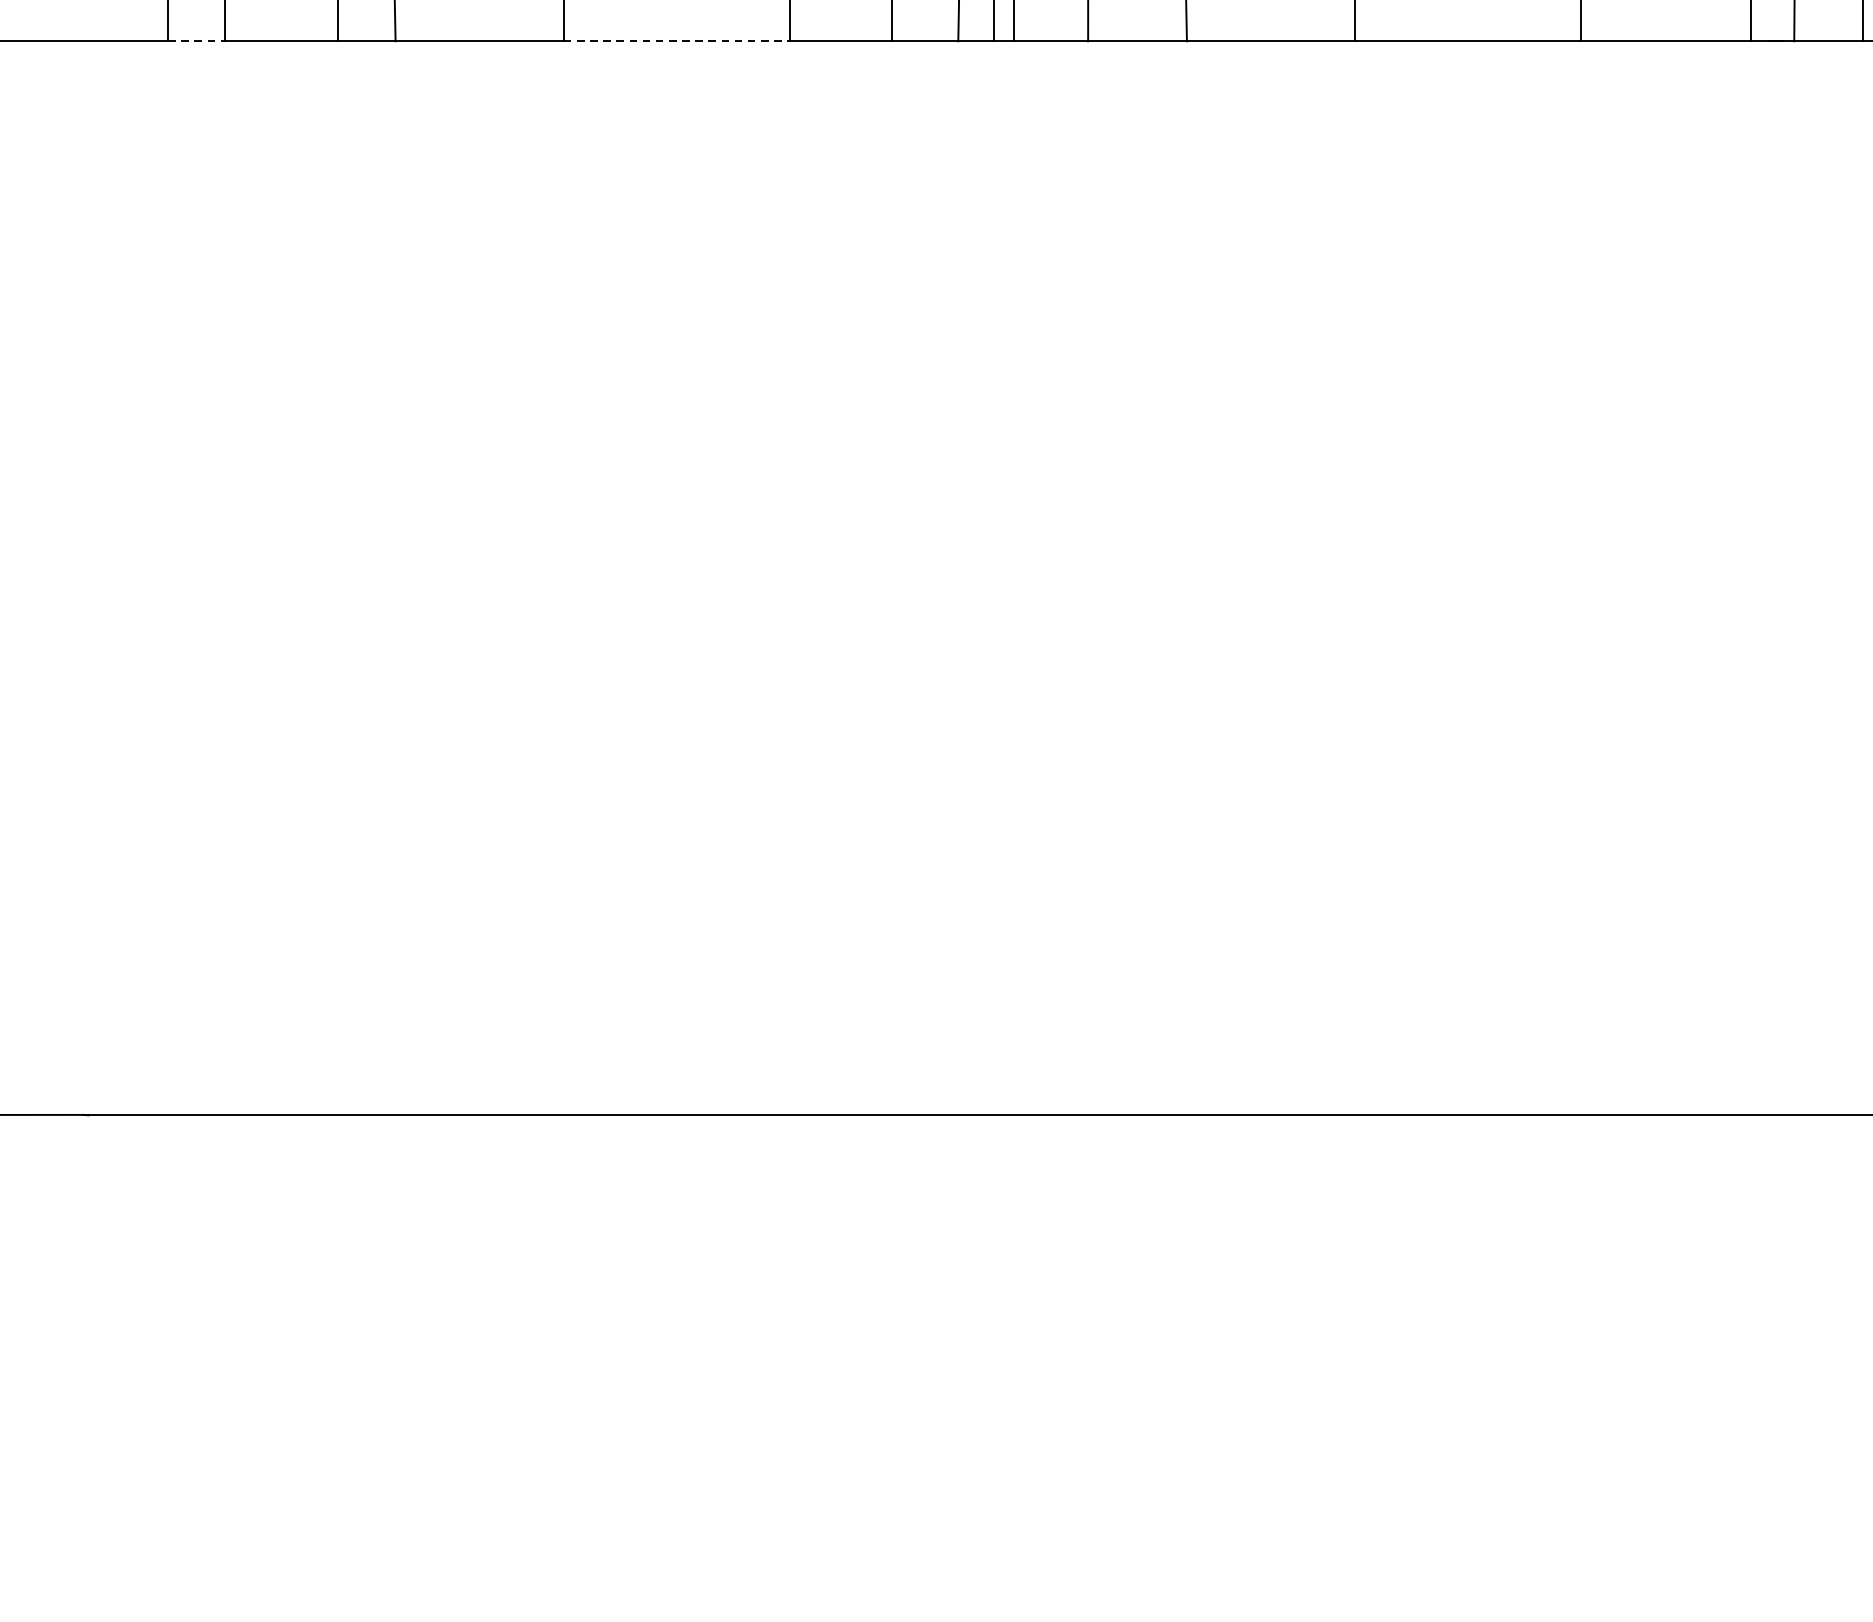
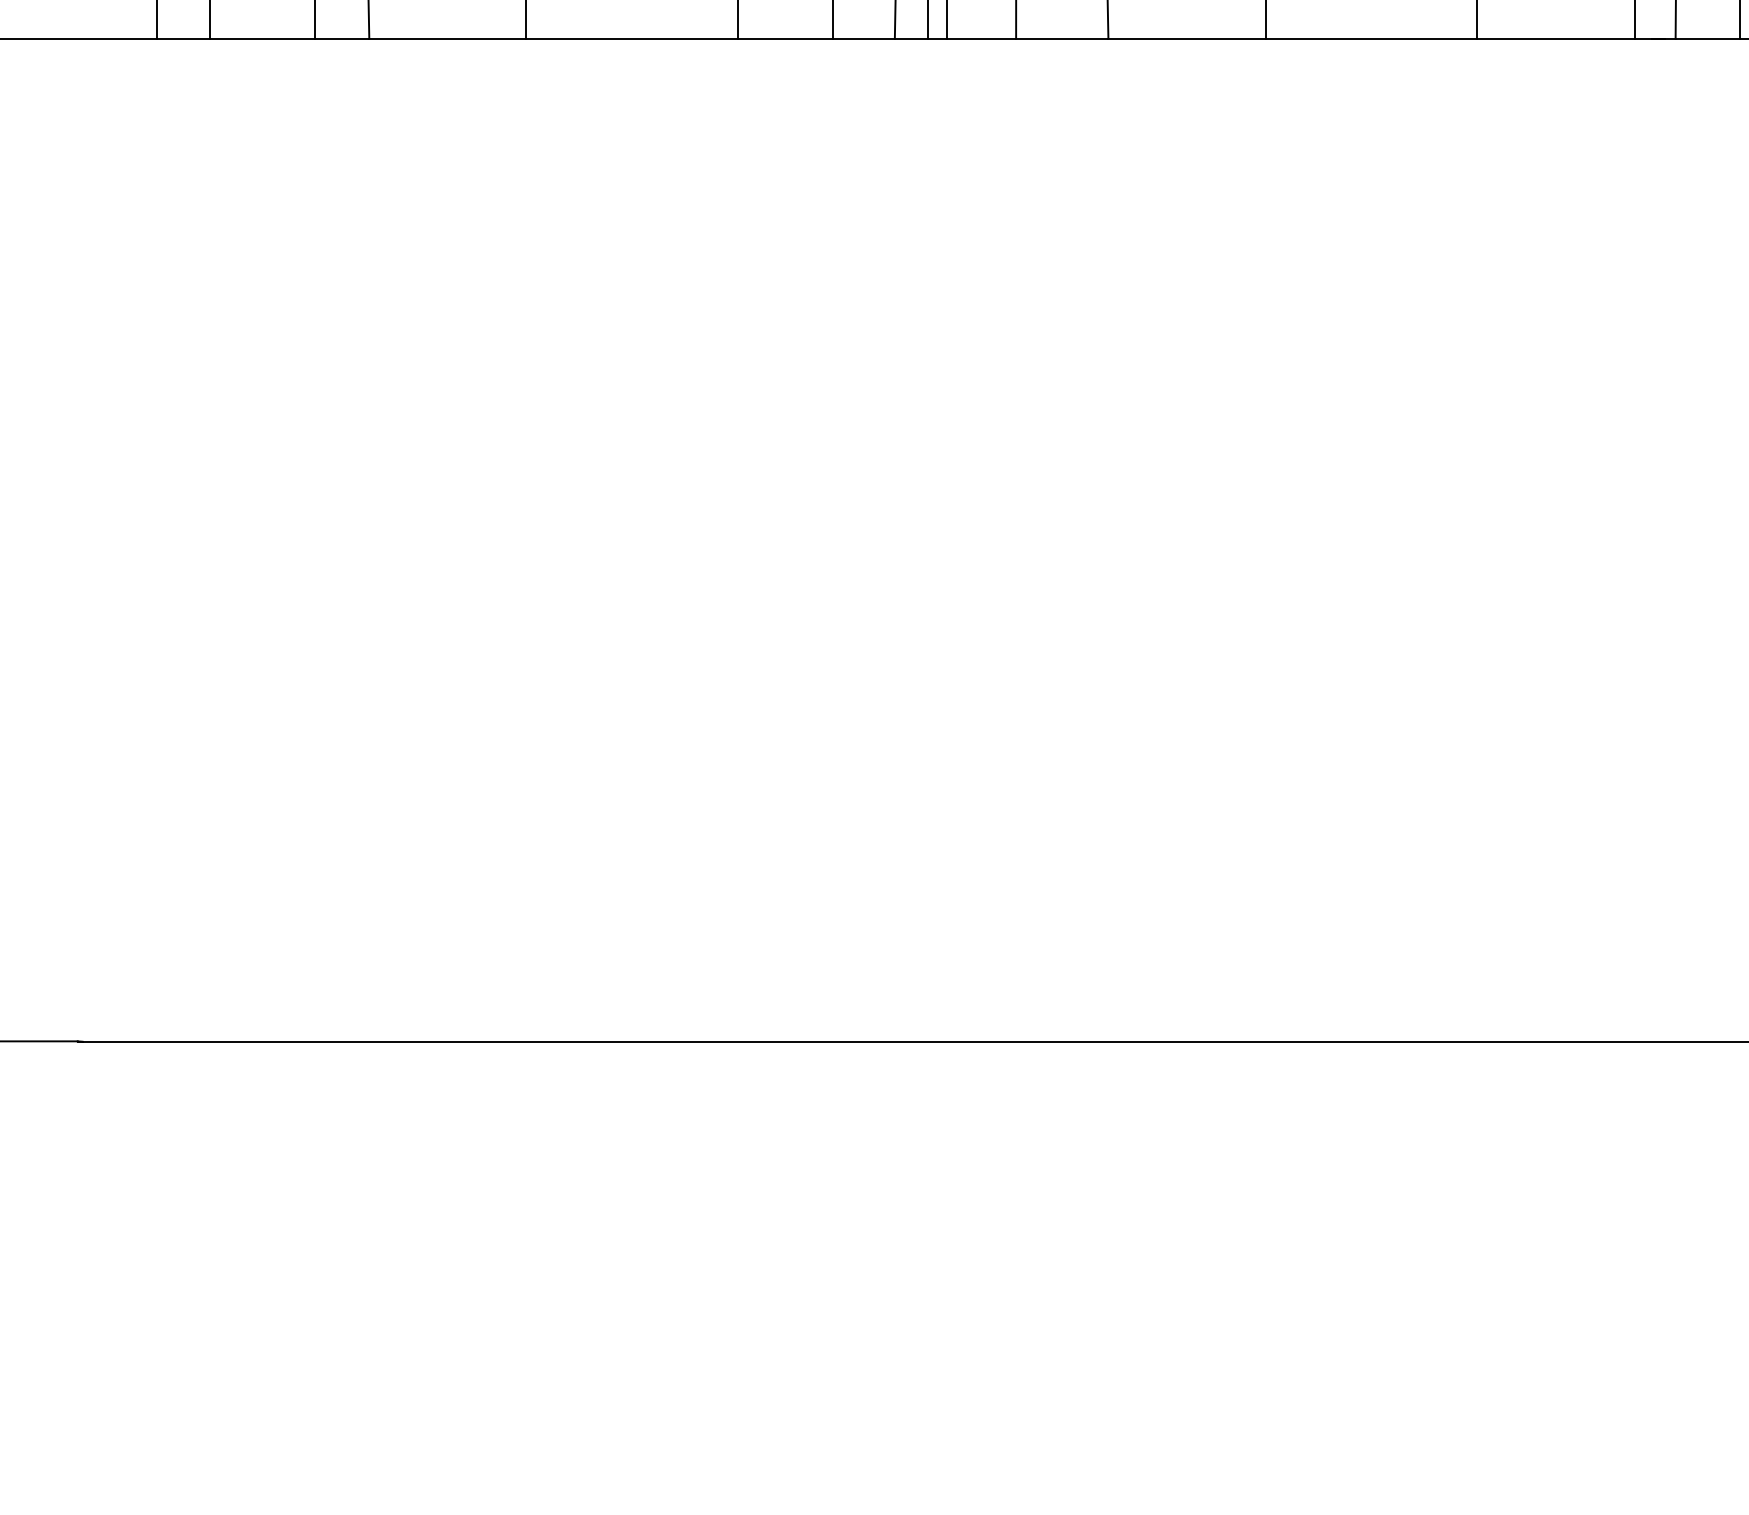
line: (196, 41) -> (183, 38), dashed -> solid
line: (677, 41) -> (632, 38), dashed -> solid

